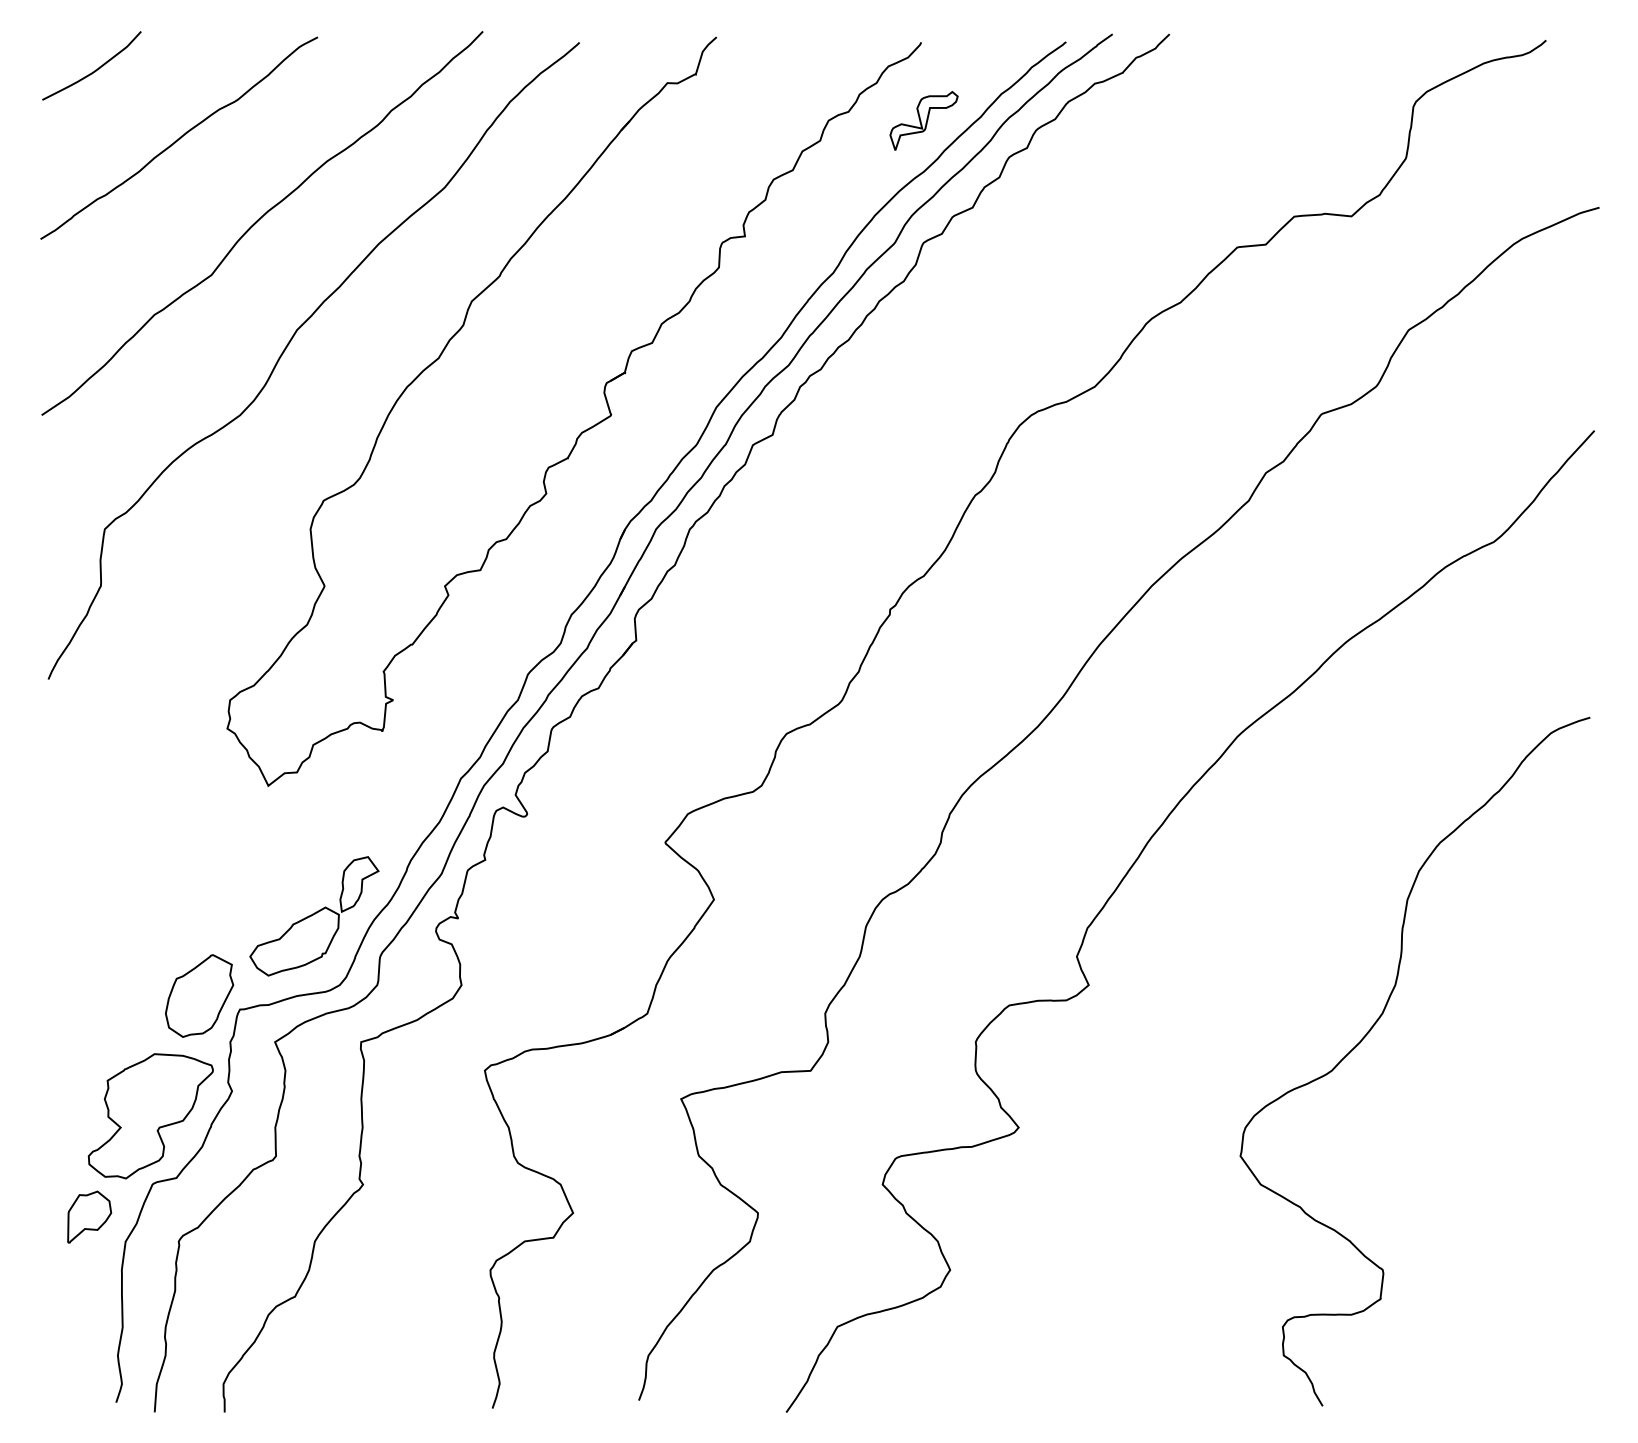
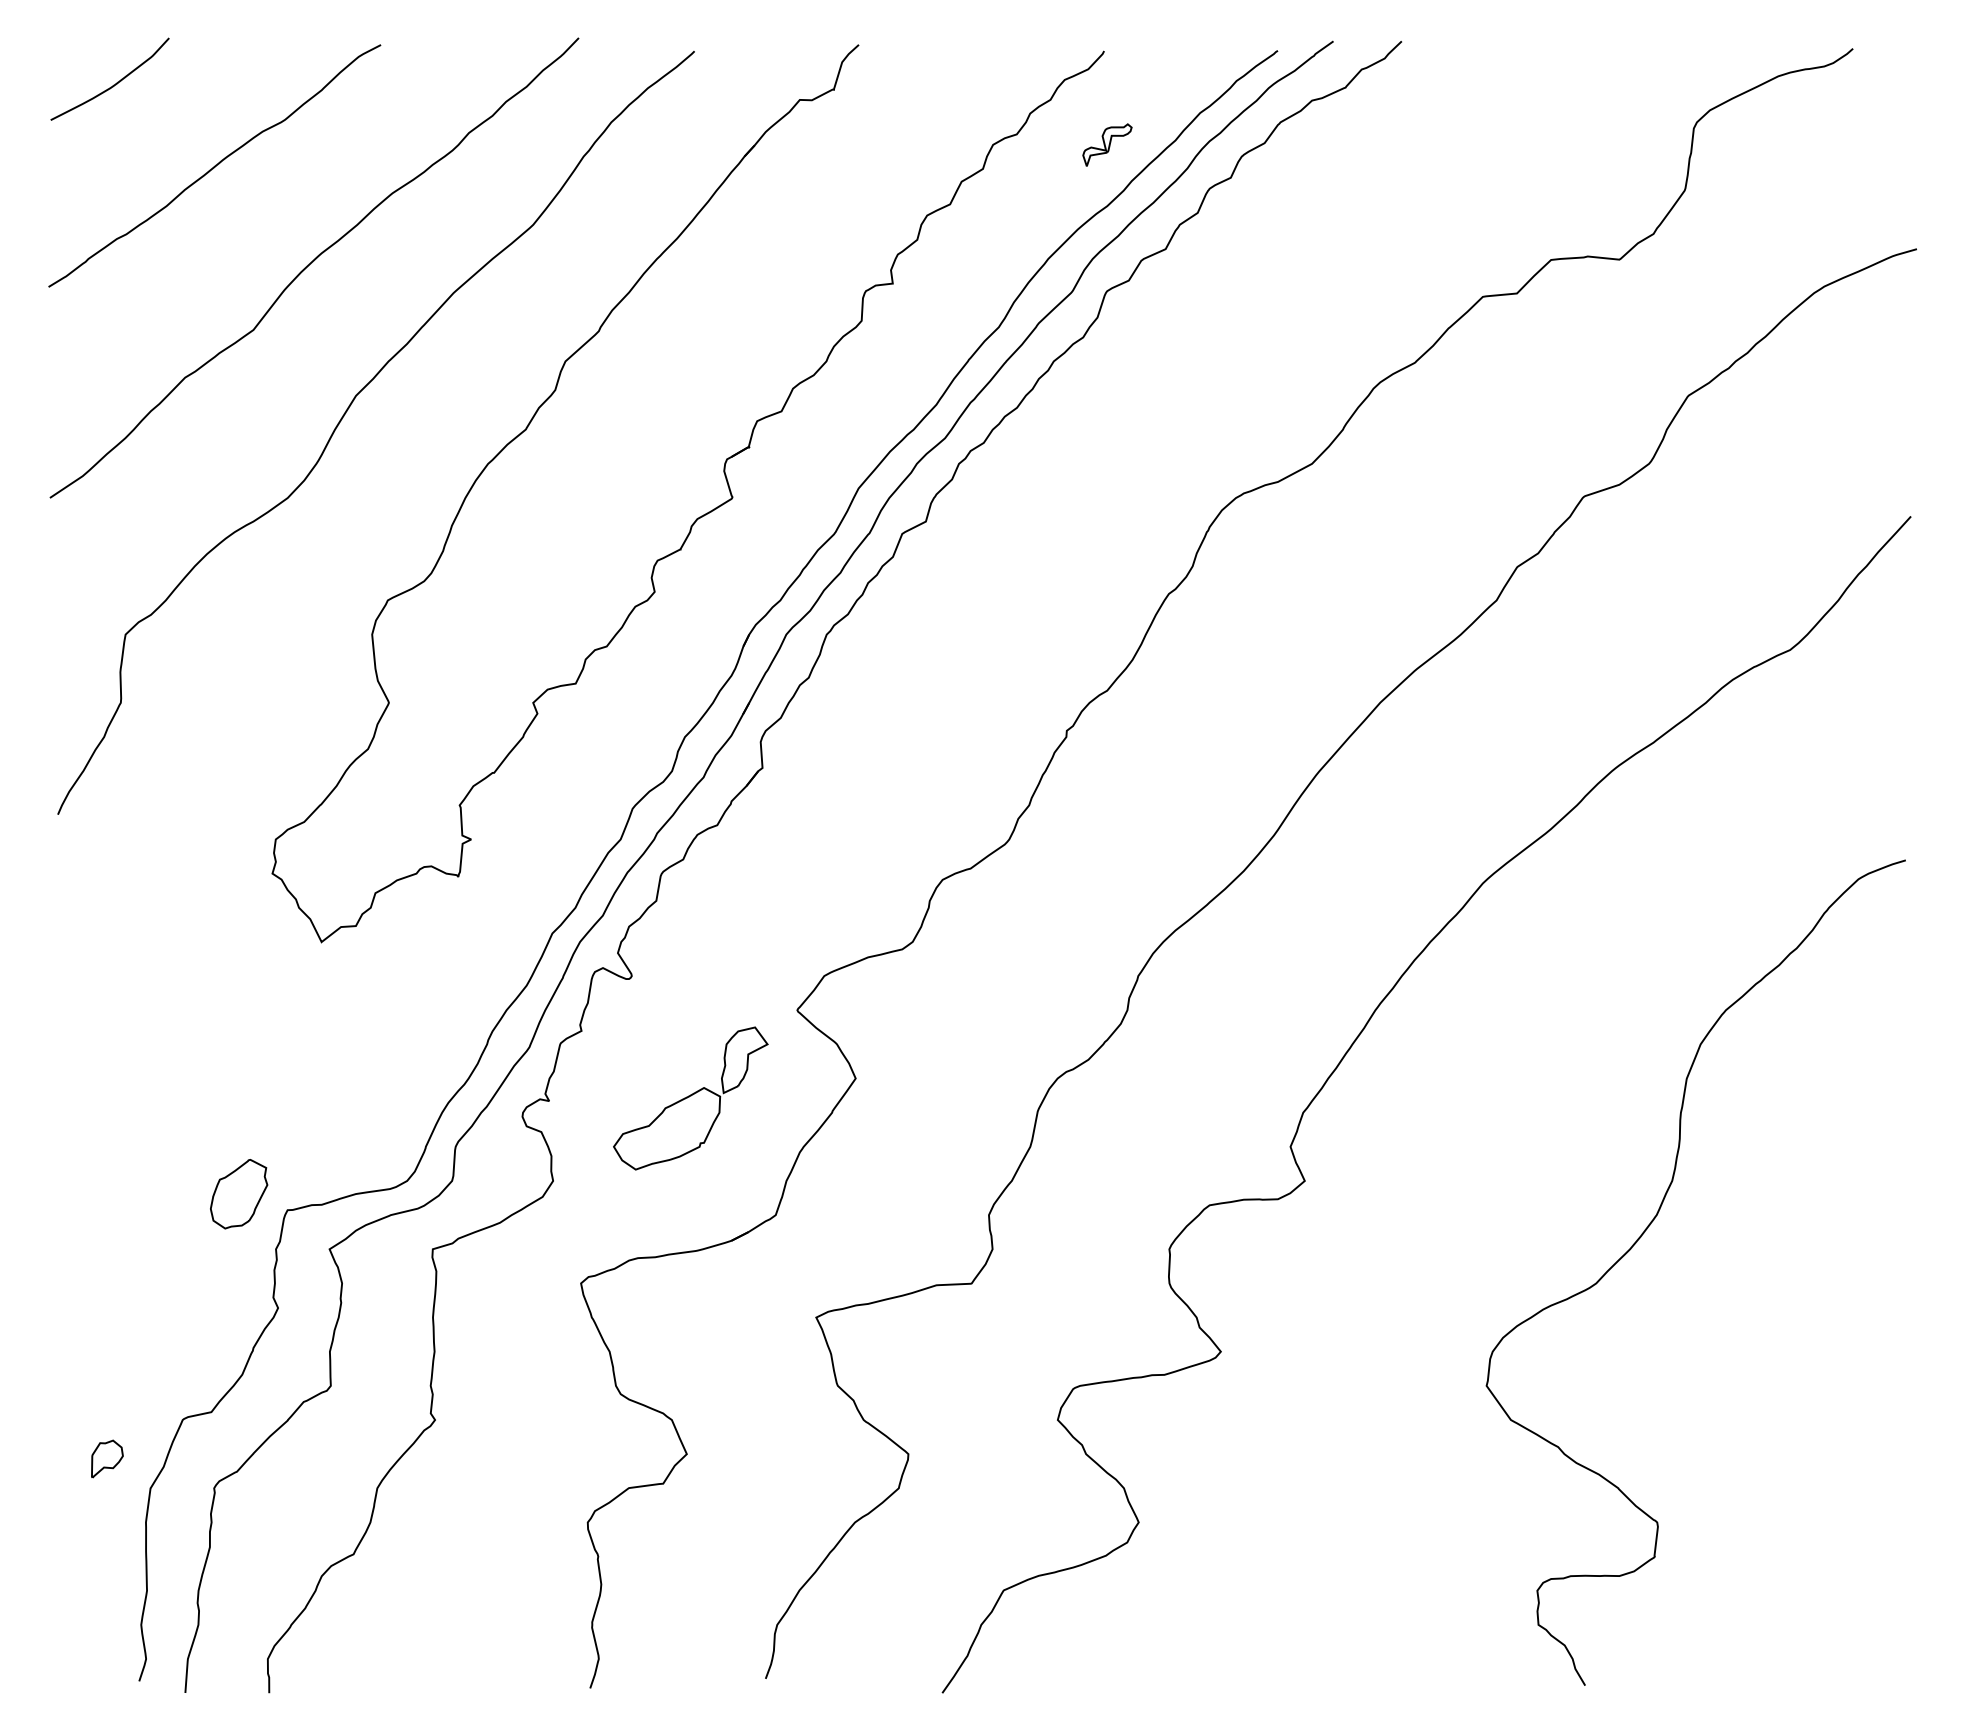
part: (924, 120) -> (1107, 144), size x0.6
part: (314, 916) -> (690, 1098), moved
part: (199, 996) -> (238, 1194), size x0.7
part: (150, 1115) -> (180, 1337), removed
part: (89, 1216) -> (107, 1458), size x0.6

